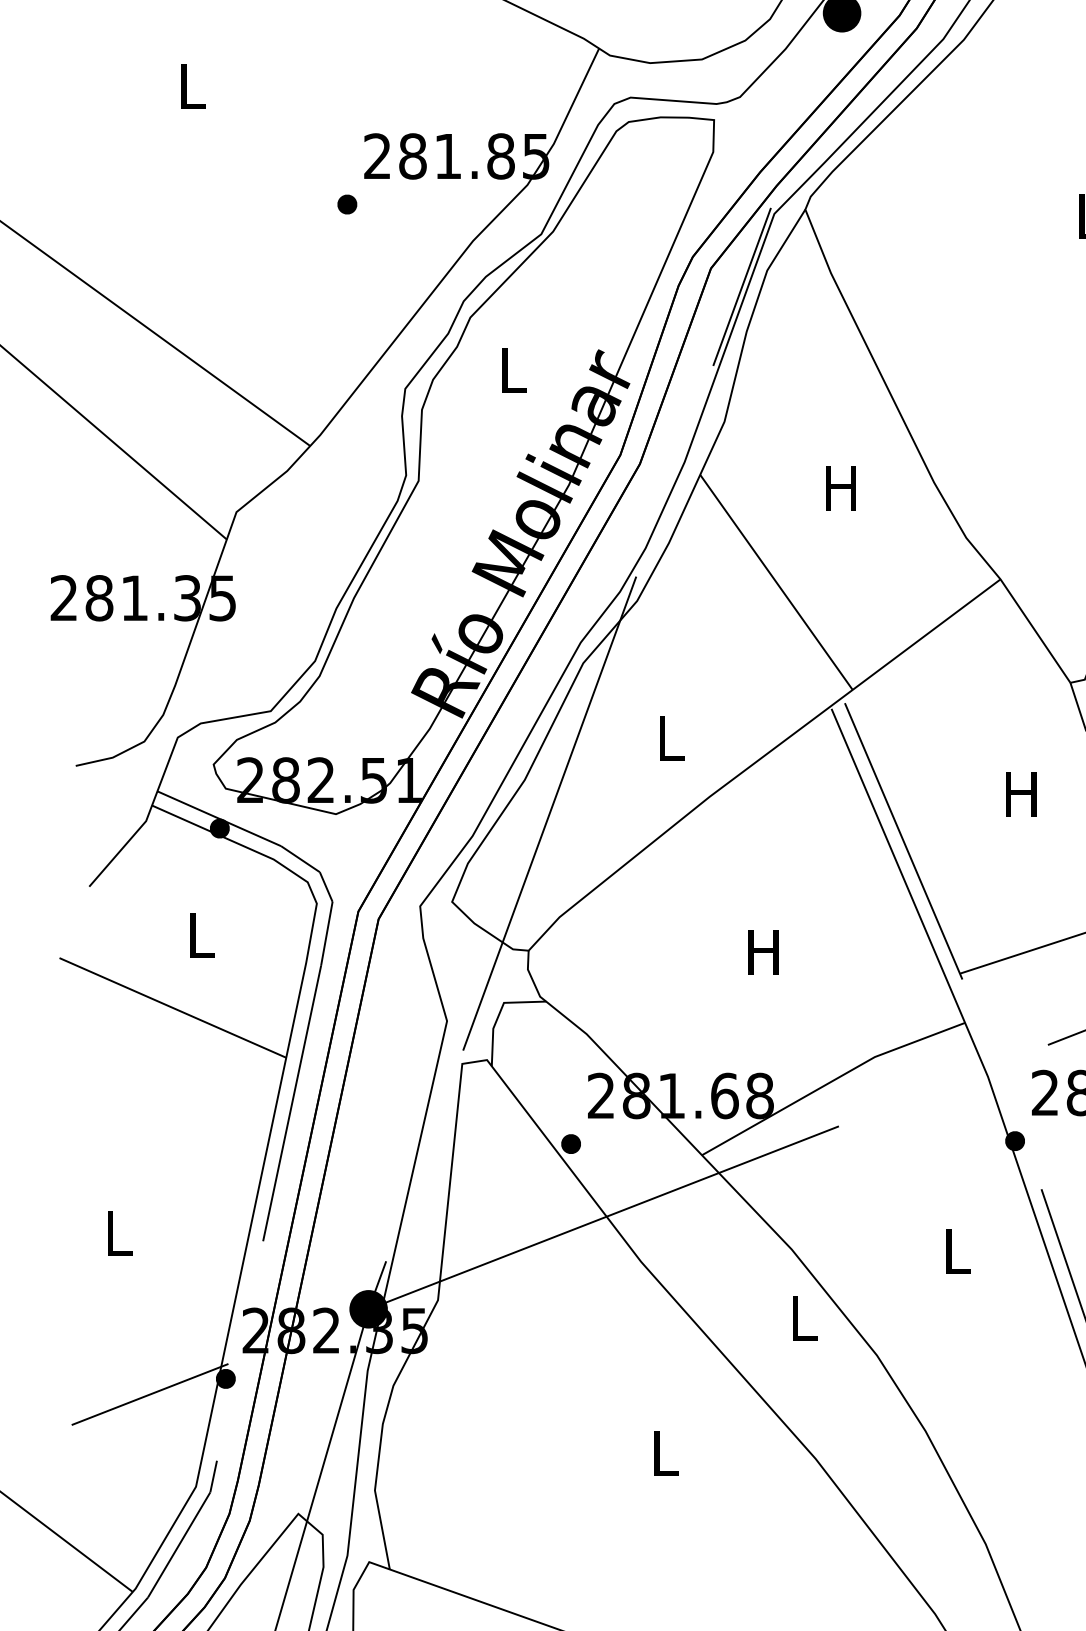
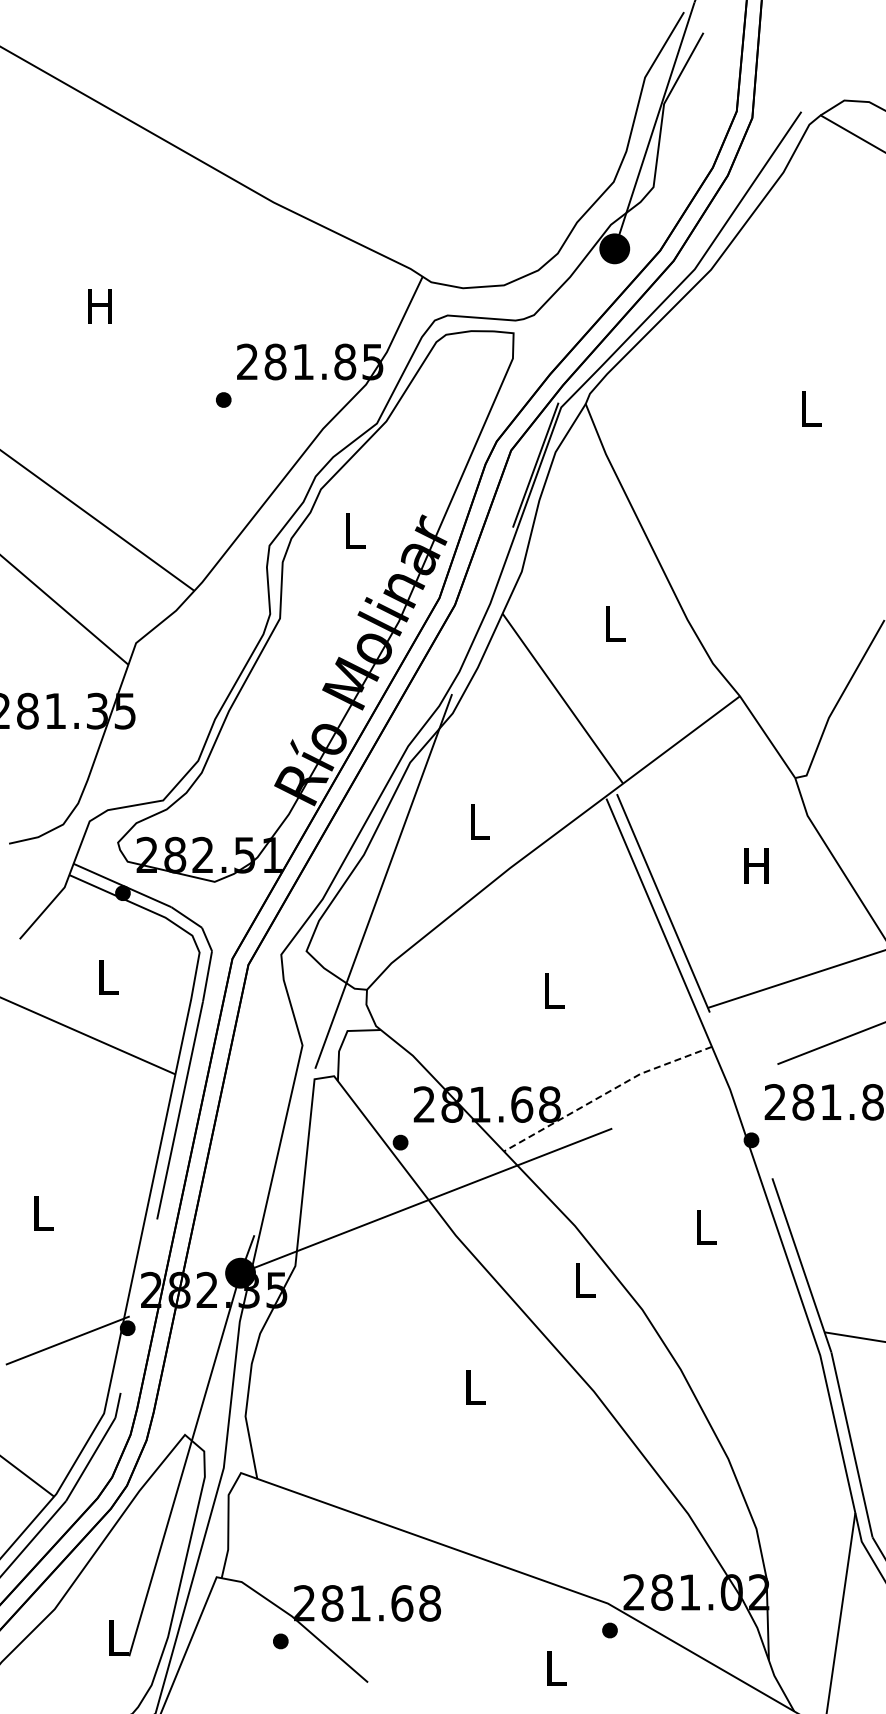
text: (190, 86) -> (99, 306), L -> H
text: (840, 487) -> (613, 623), H -> L
text: (763, 951) -> (552, 990), H -> L
line: (831, 1081) -> (606, 1093), solid -> dashed

